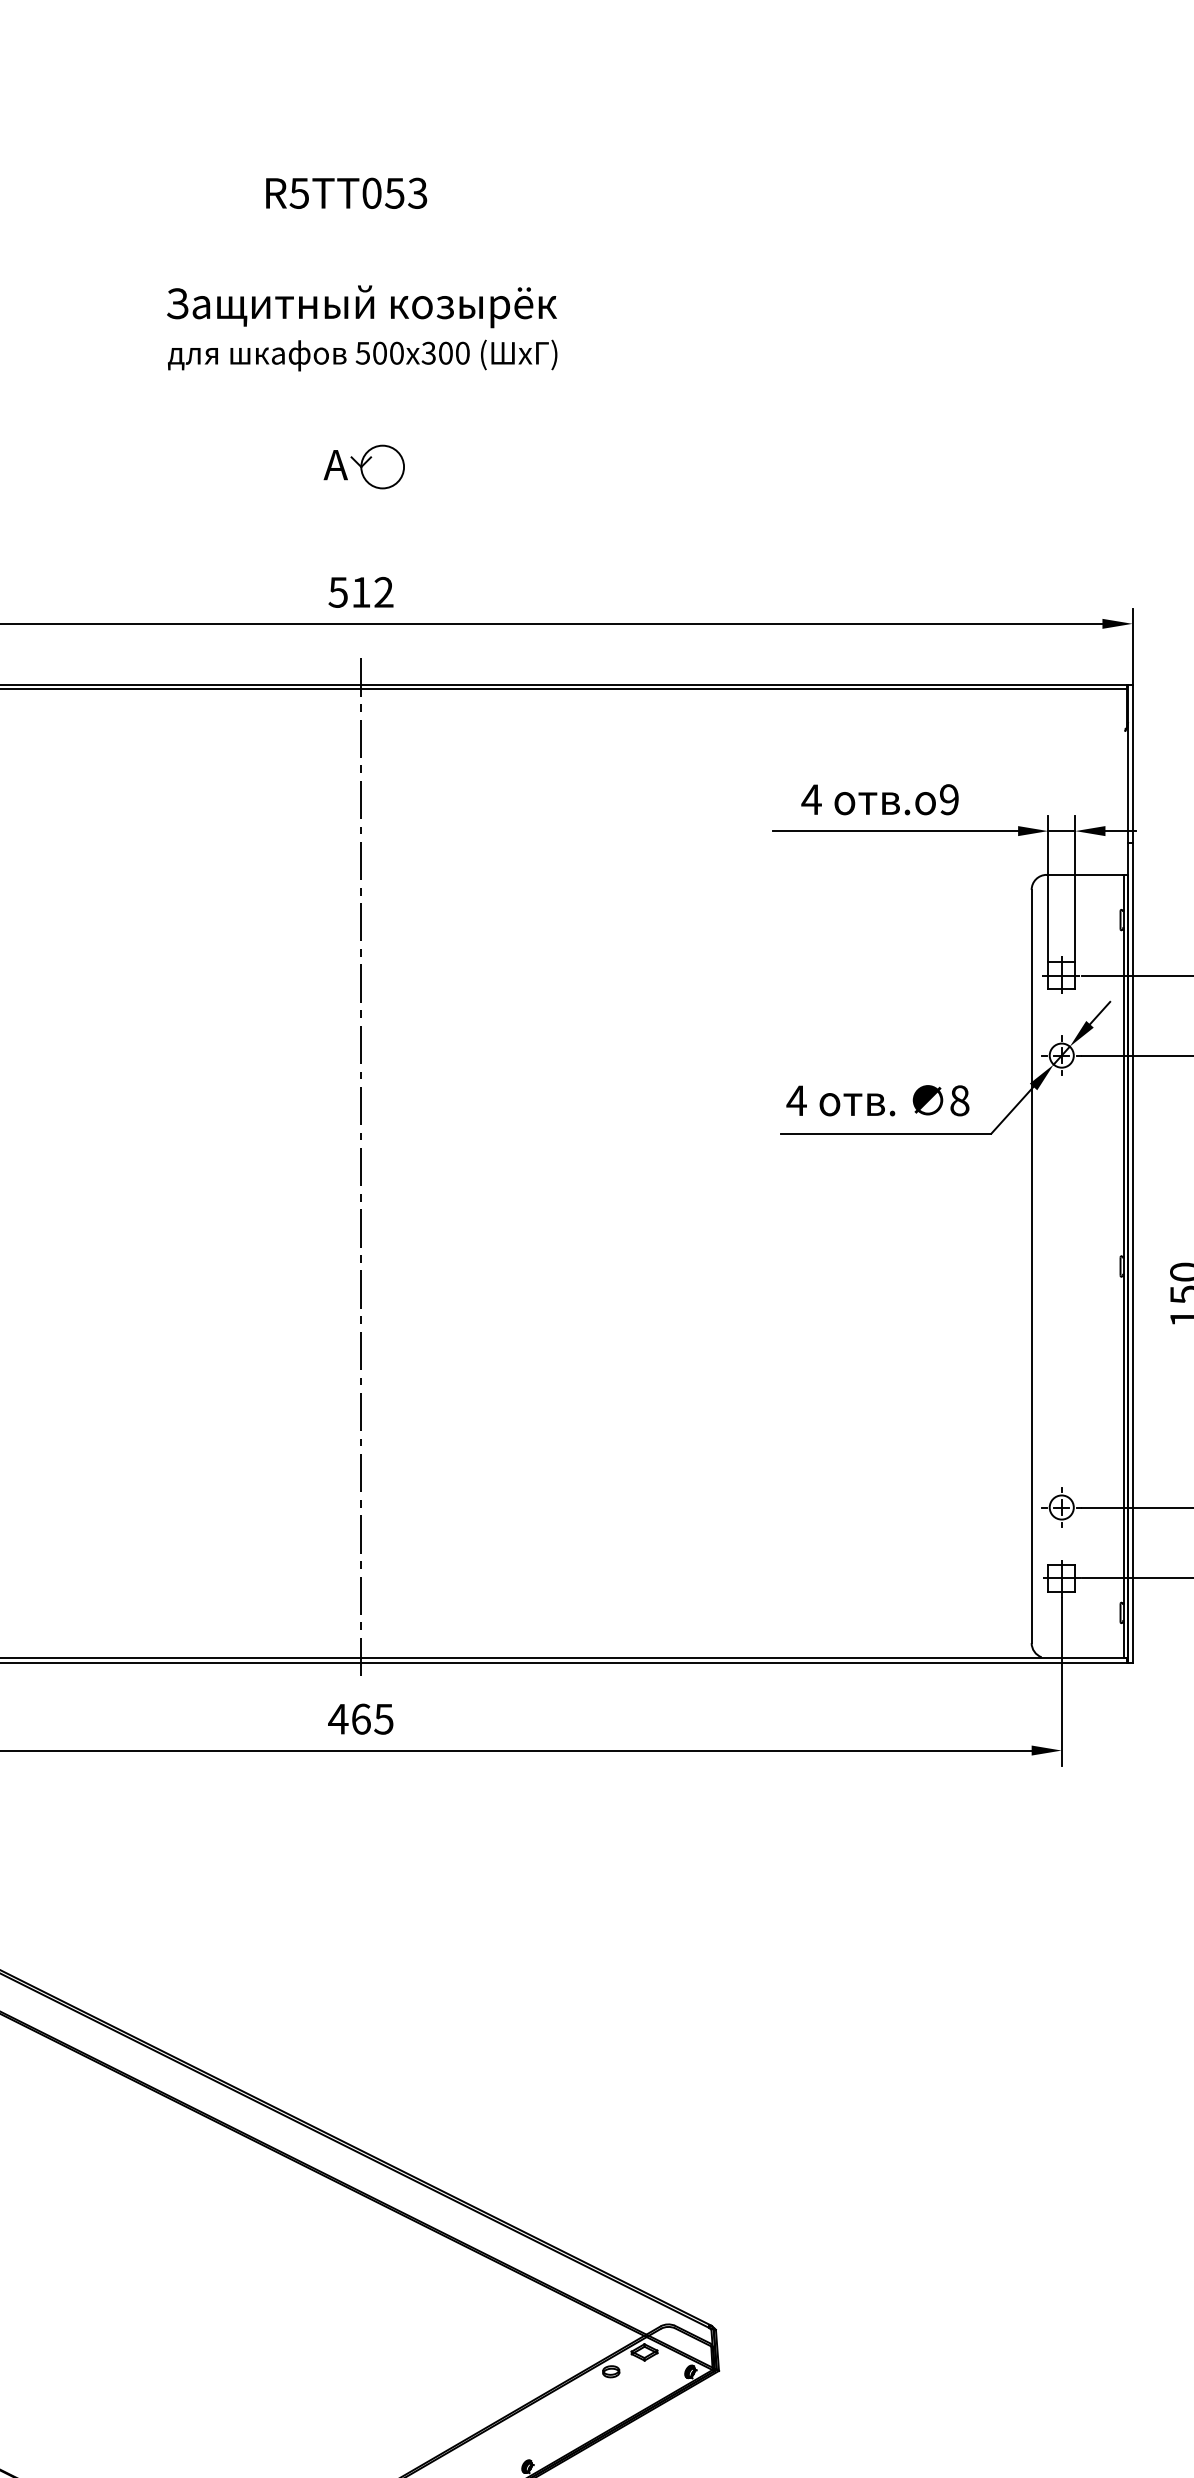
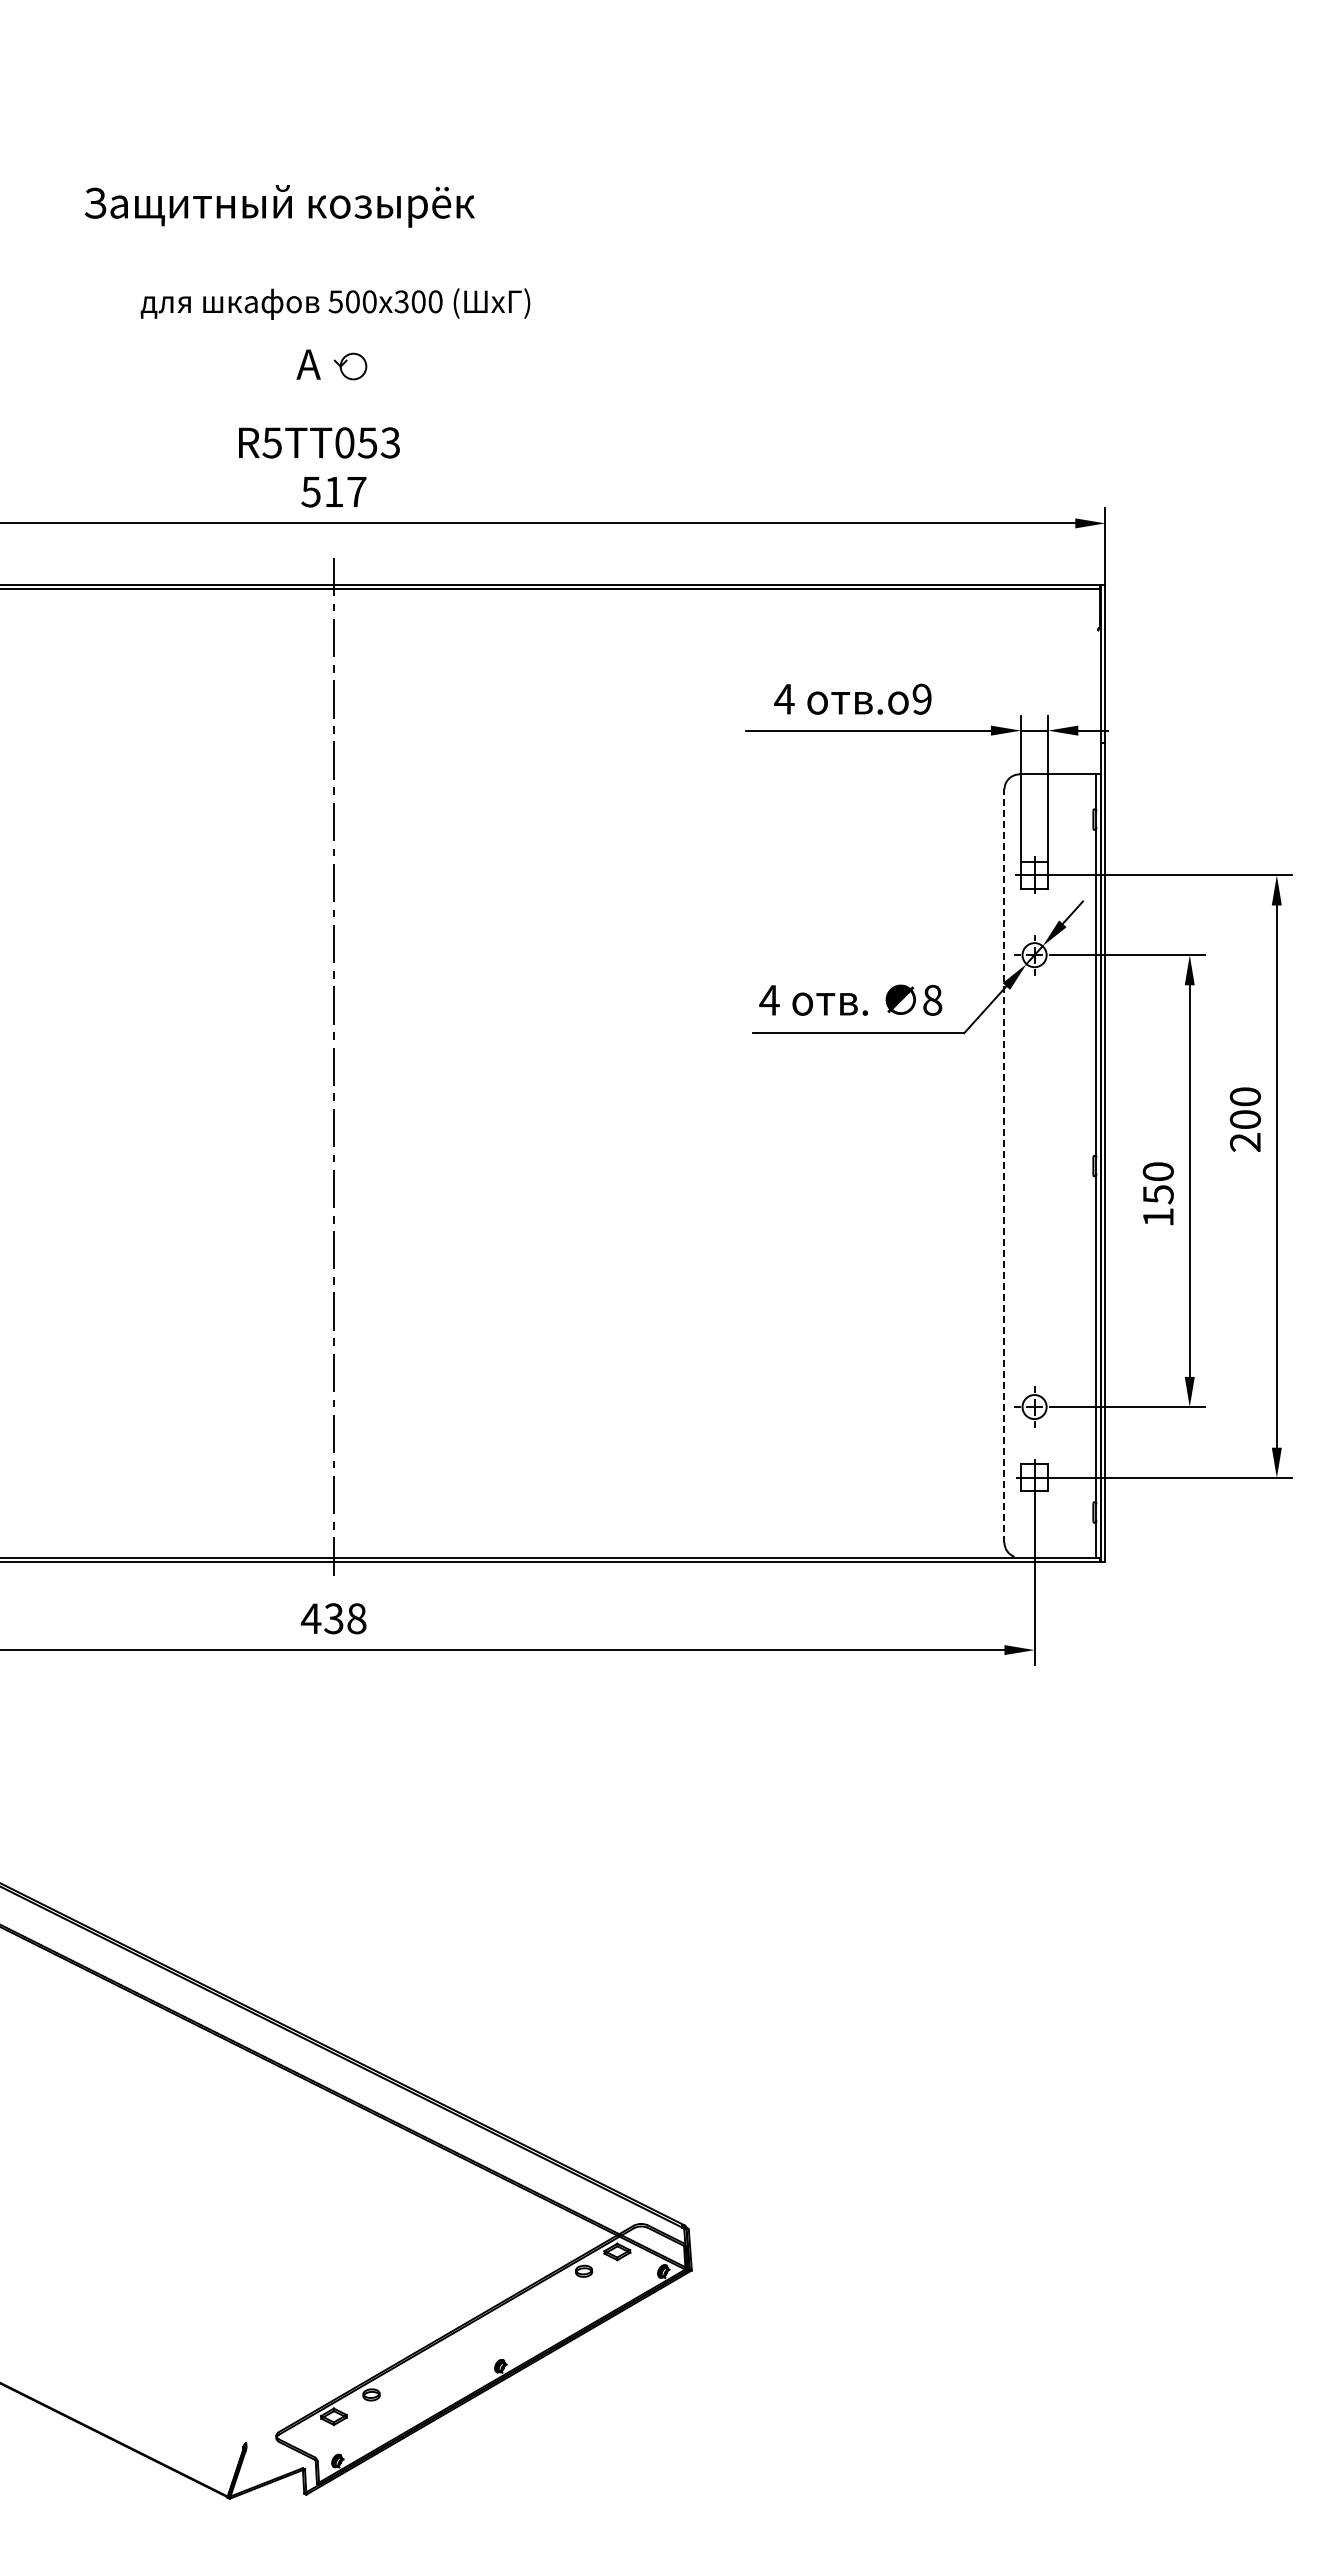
text: (346, 192) -> (319, 442), moved
text: (361, 306) -> (279, 206), moved
text: (362, 354) -> (335, 303), moved
part: (377, 466) -> (350, 366), size x0.6
text: (383, 591) -> (356, 491), 512 -> 517
line: (1031, 1266) -> (1004, 1166), solid -> dashed
text: (372, 1718) -> (345, 1618), 465 -> 438

